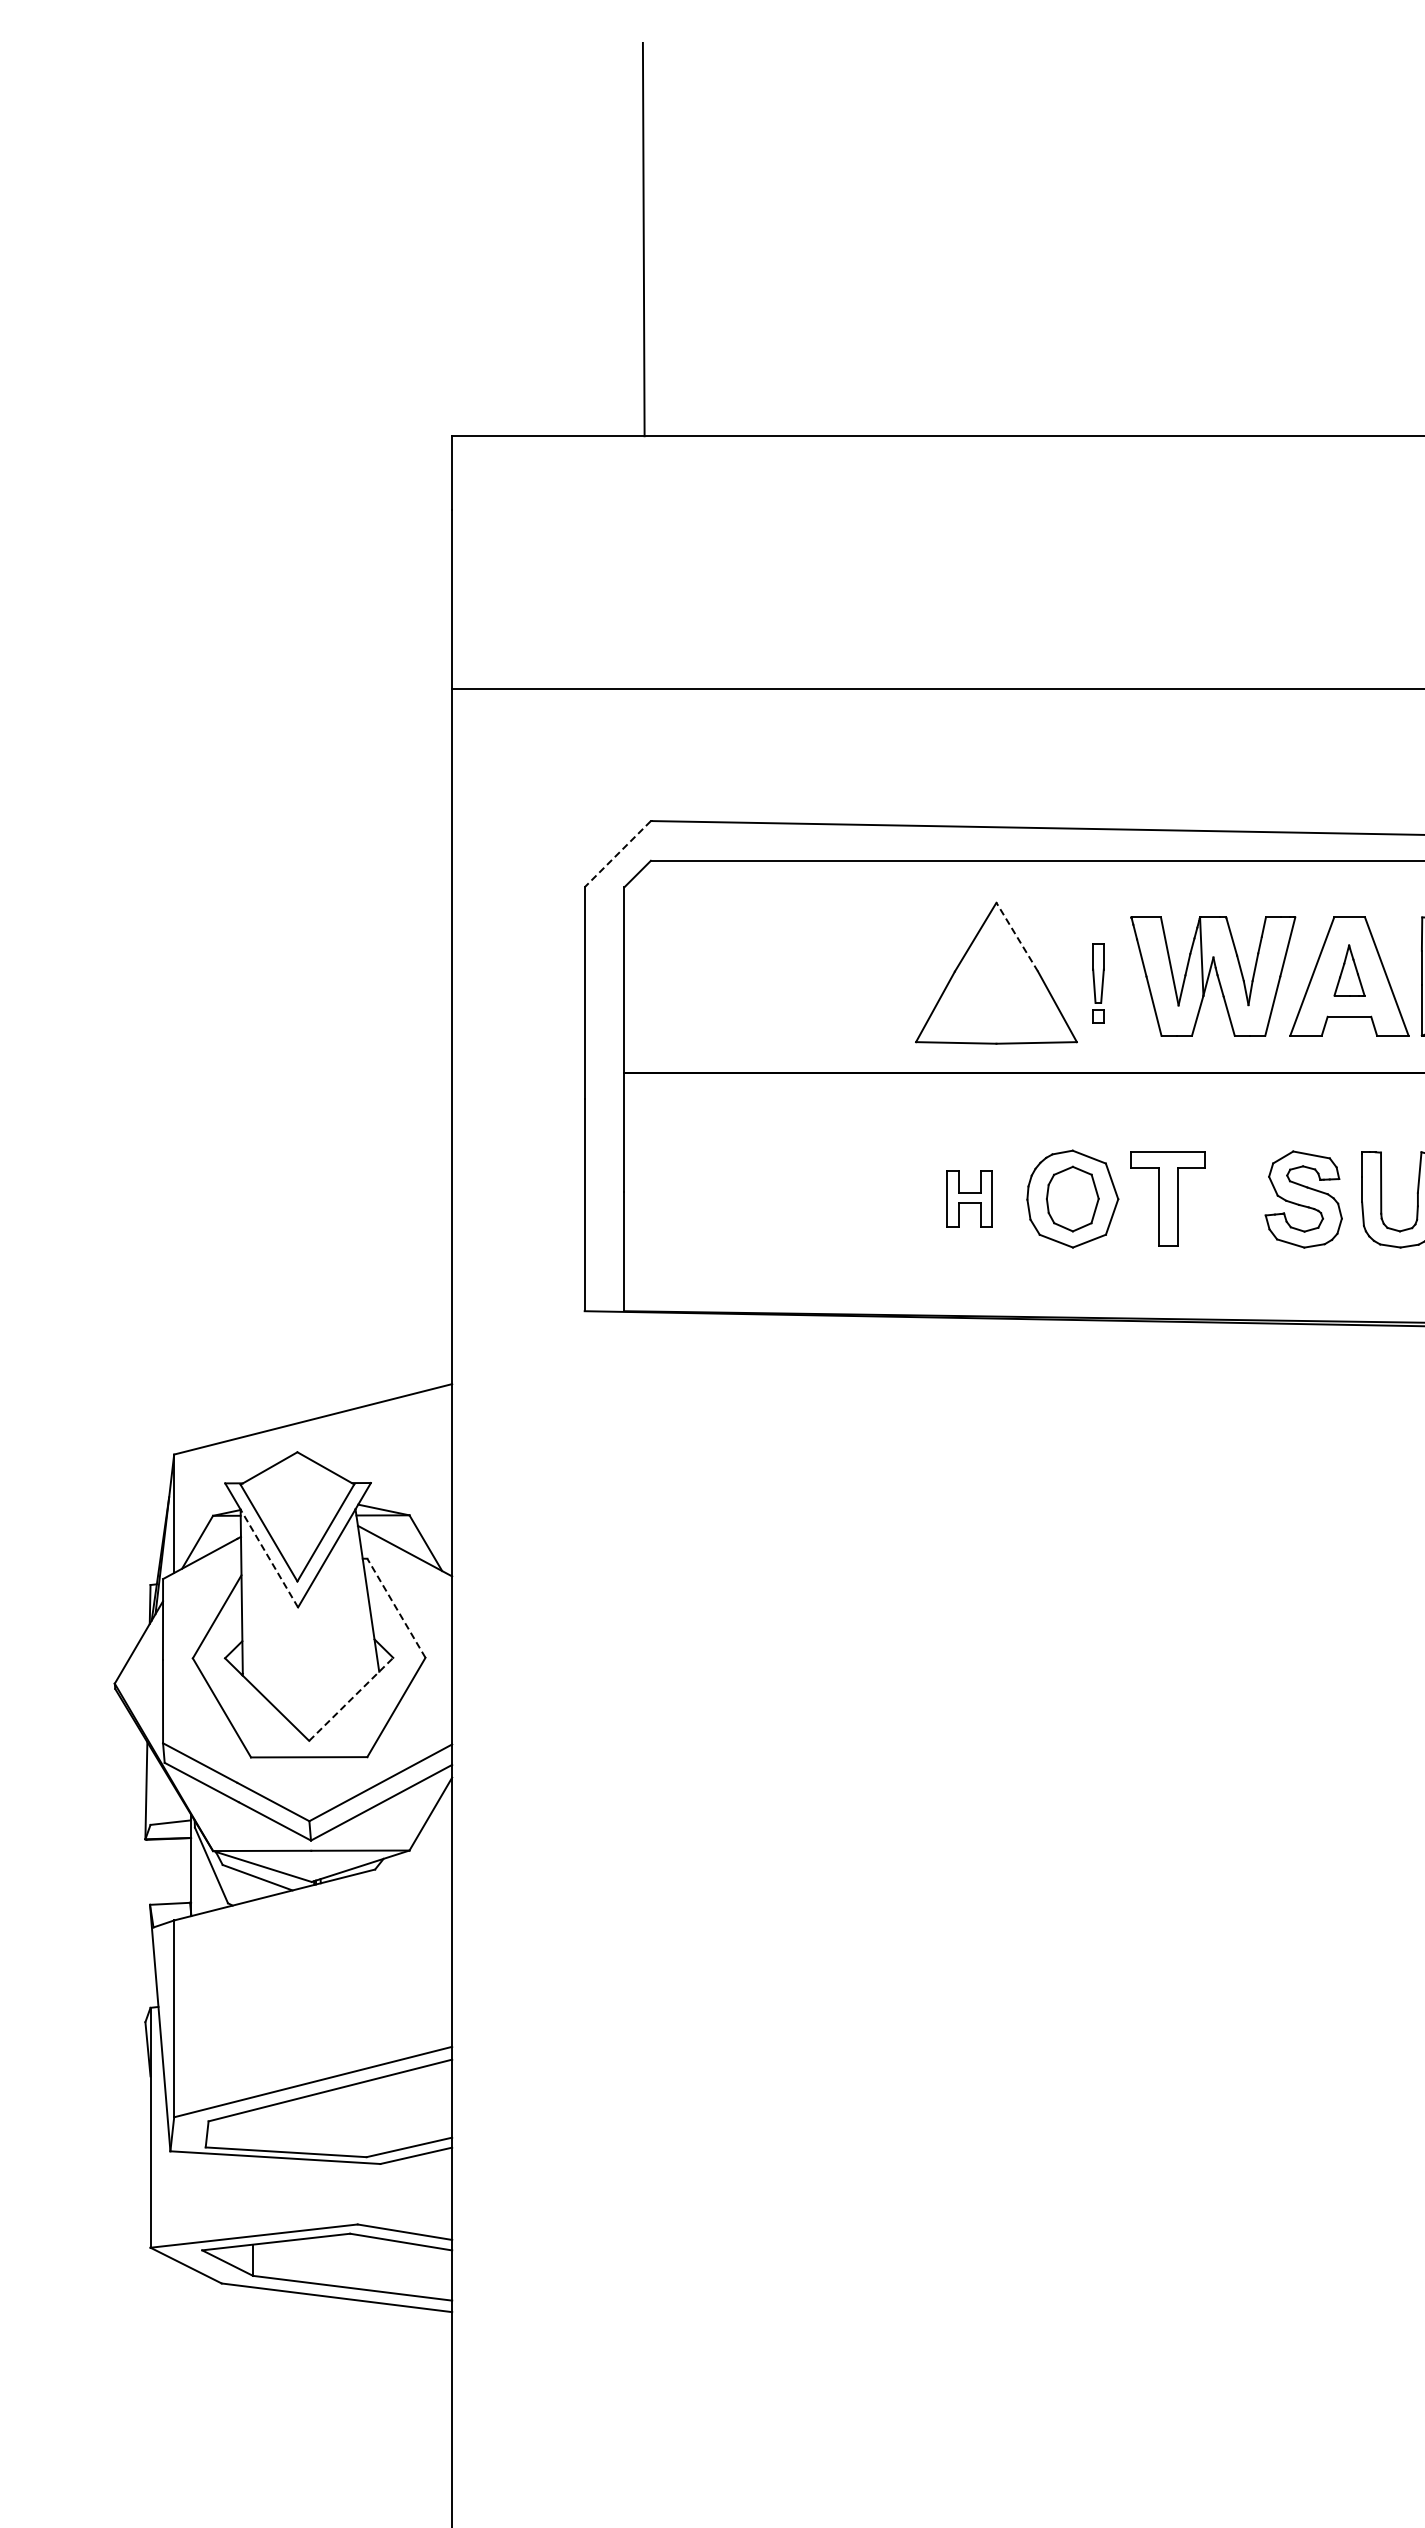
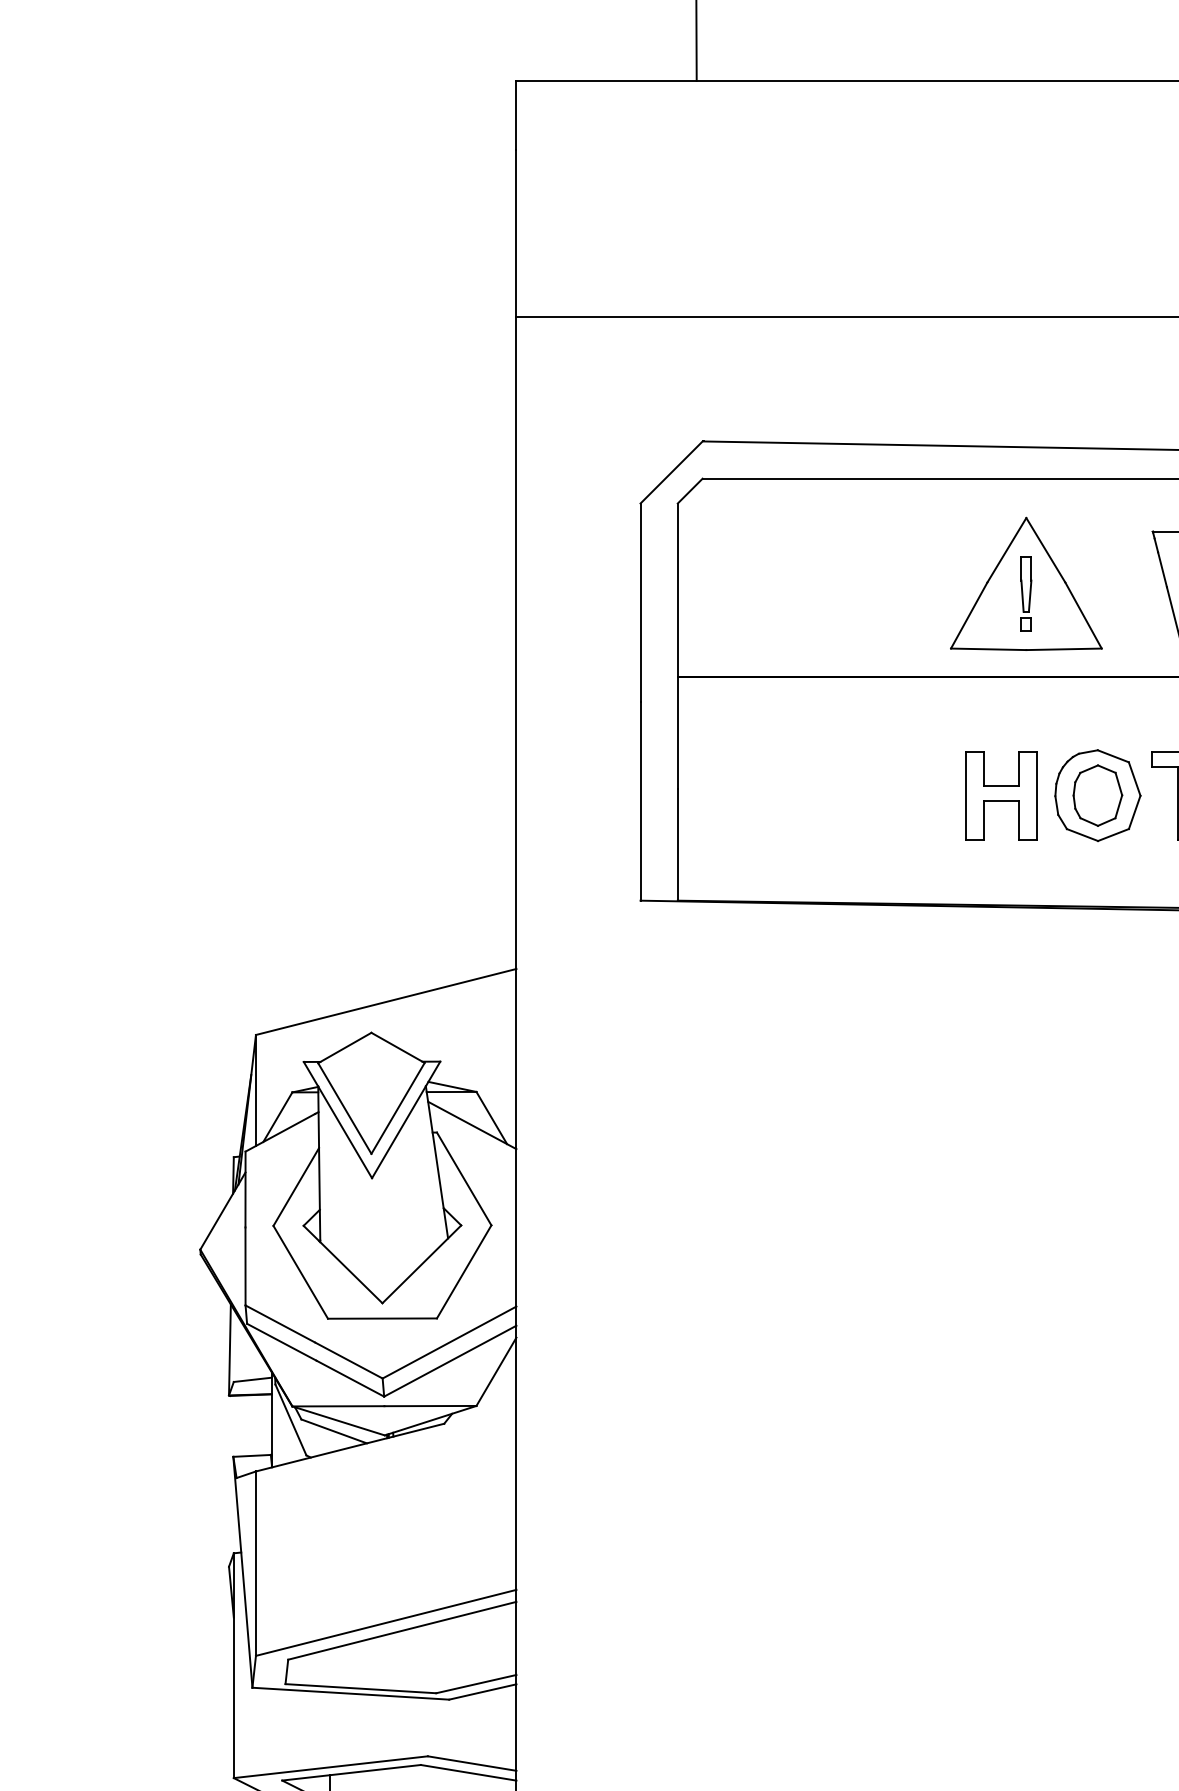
line: (617, 854) -> (671, 472), dashed -> solid
line: (1017, 936) -> (1046, 549), dashed -> solid
part: (1098, 983) -> (1026, 593), moved
part: (969, 1198) -> (1001, 795), size x1.67
line: (269, 1558) -> (345, 1132), dashed -> solid
line: (396, 1607) -> (464, 1178), dashed -> solid
line: (351, 1699) -> (422, 1264), dashed -> solid

